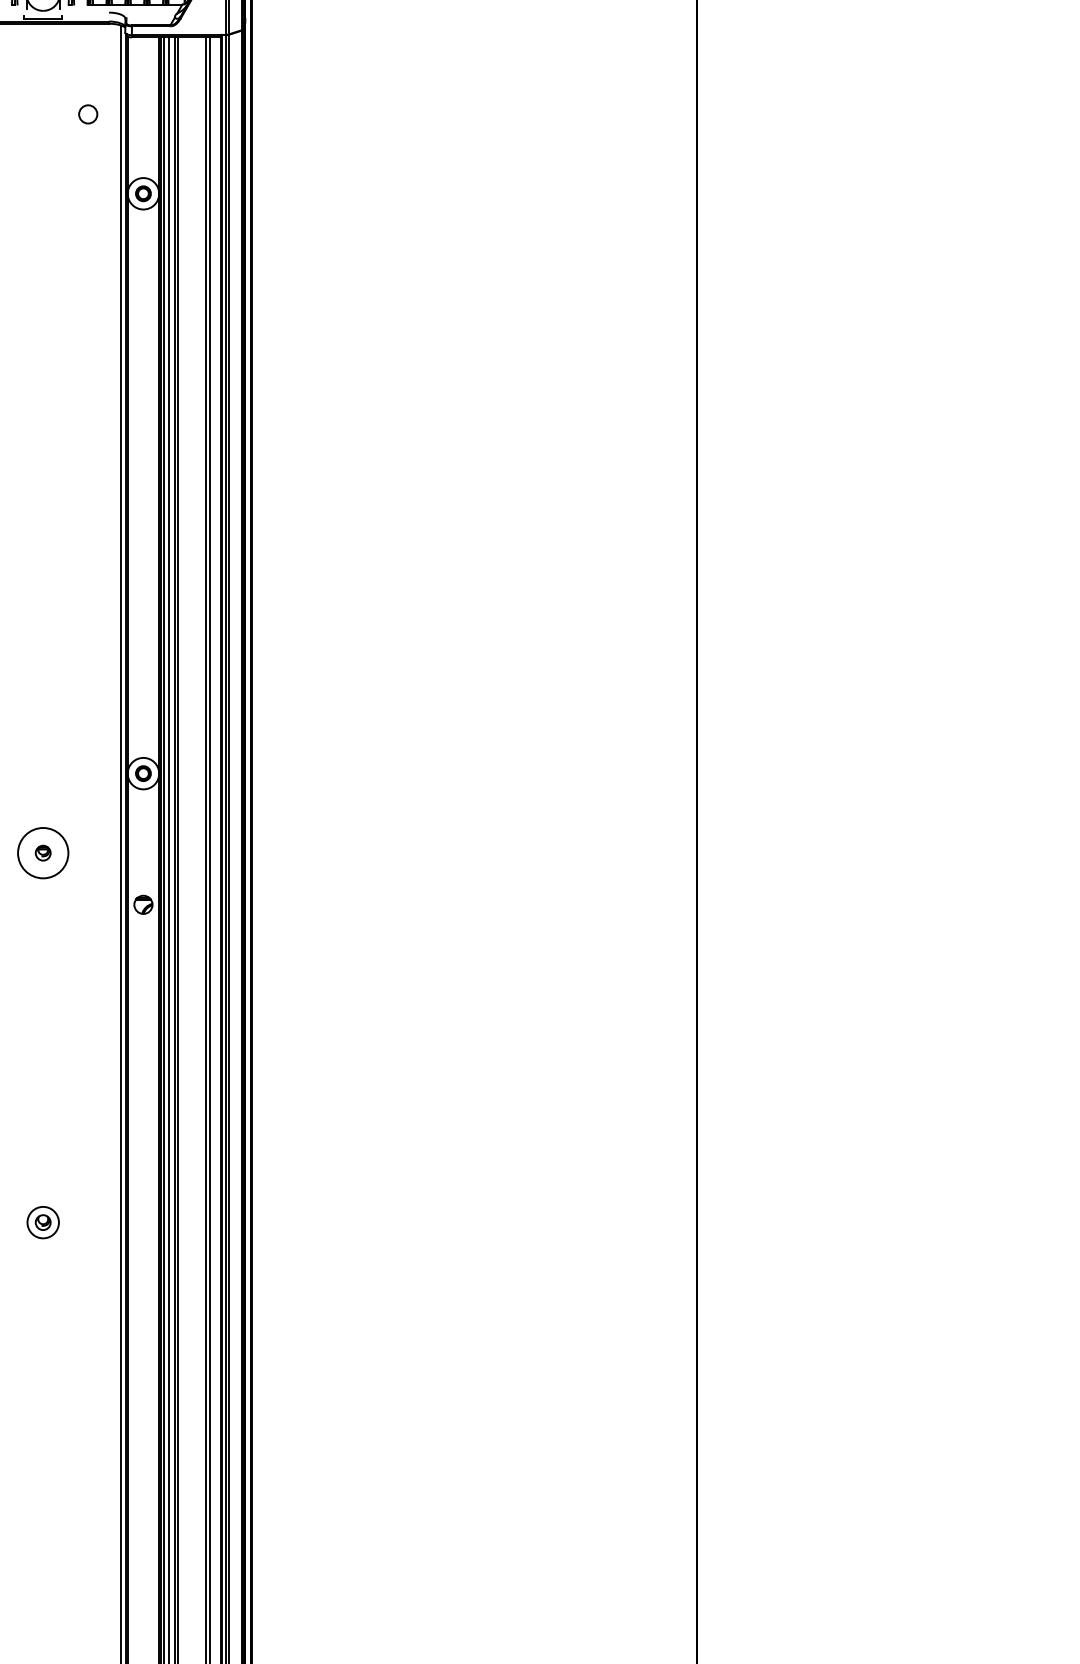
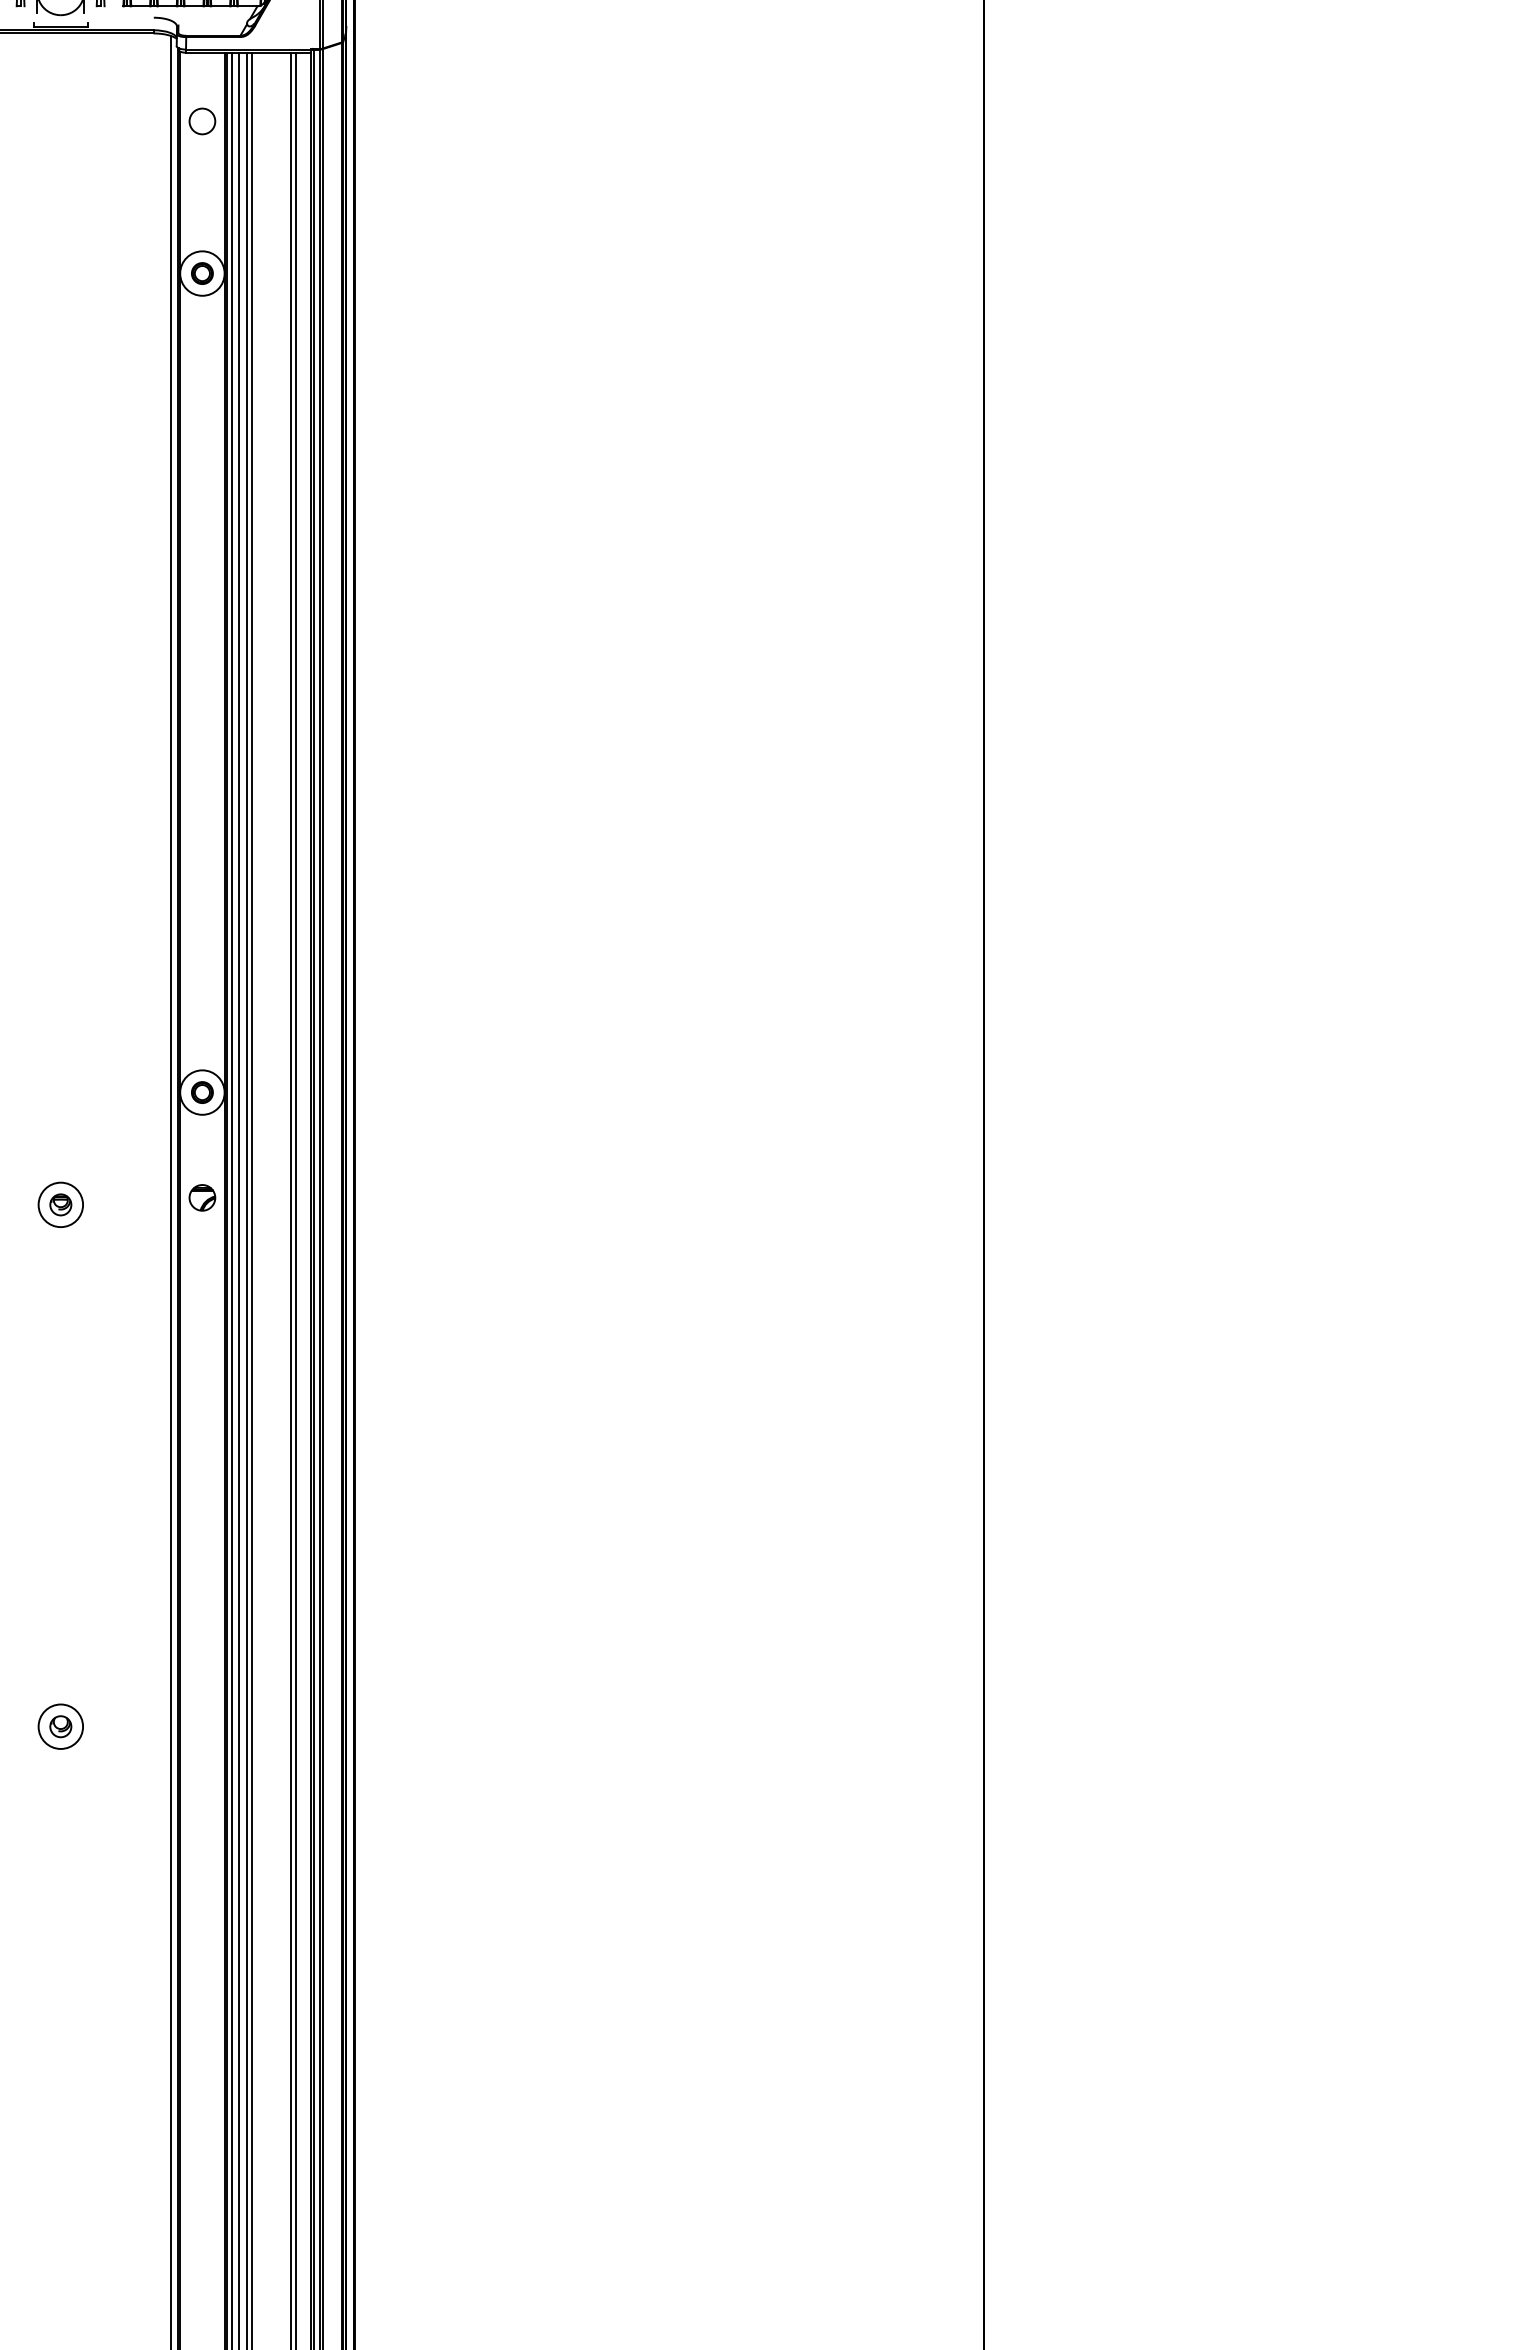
circle: (88, 114) -> (202, 121), moved
circle: (42, 852) -> (60, 1204), size x0.62
part: (143, 904) -> (202, 1197), moved

